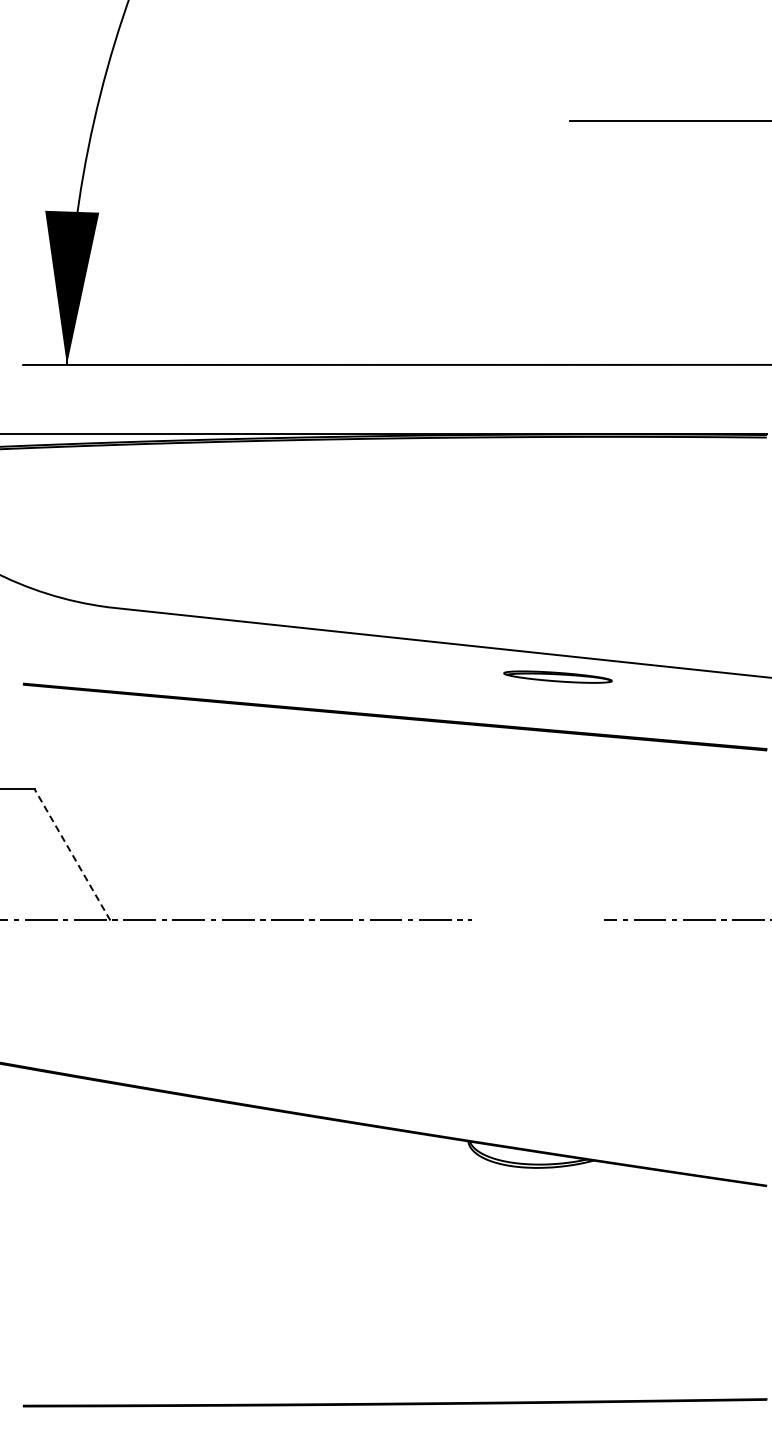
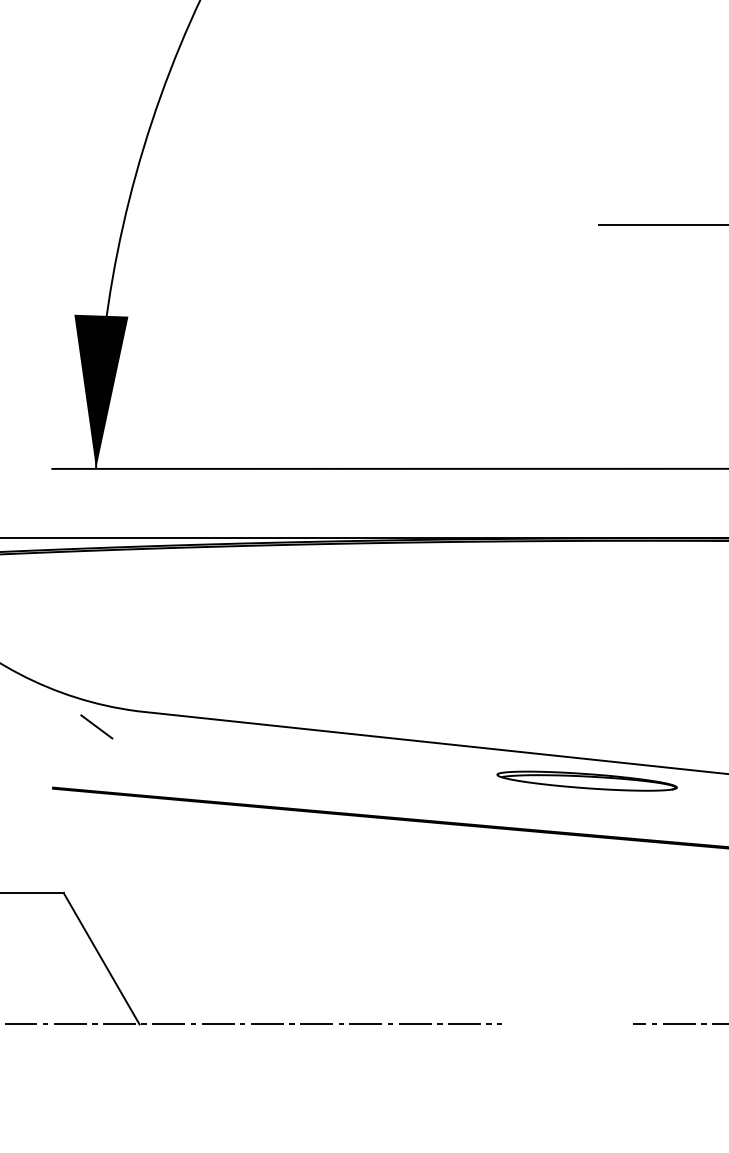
line: (67, 622) -> (96, 726), added
part: (557, 676) -> (586, 780), size x1.67
line: (72, 854) -> (101, 958), dashed -> solid

